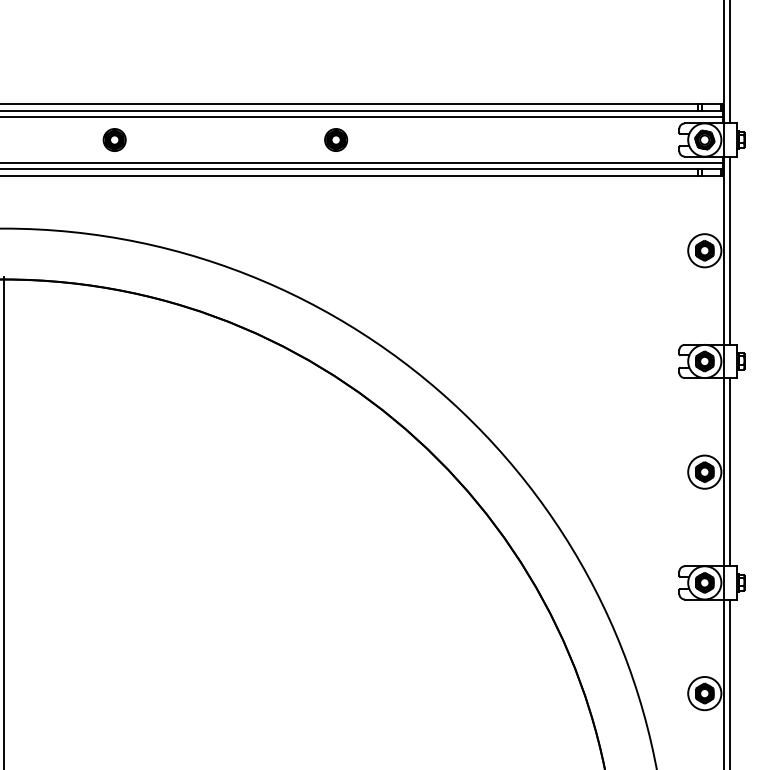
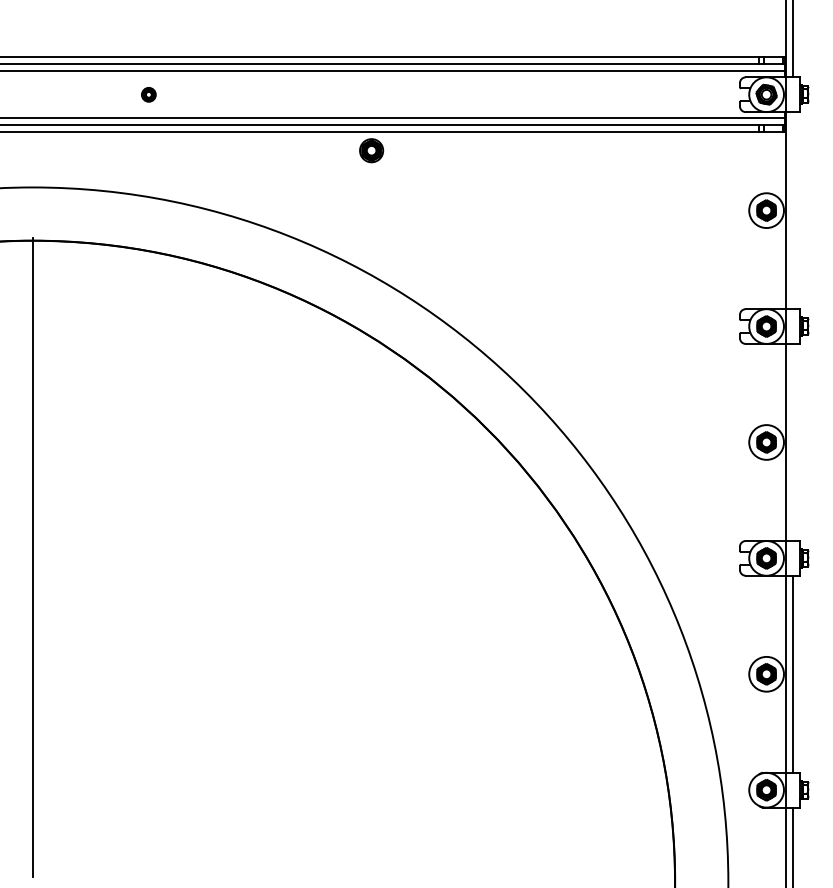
part: (114, 139) -> (148, 94), size x0.6
part: (336, 139) -> (371, 150), moved
line: (730, 250) -> (793, 210), removed
line: (730, 472) -> (793, 442), removed

